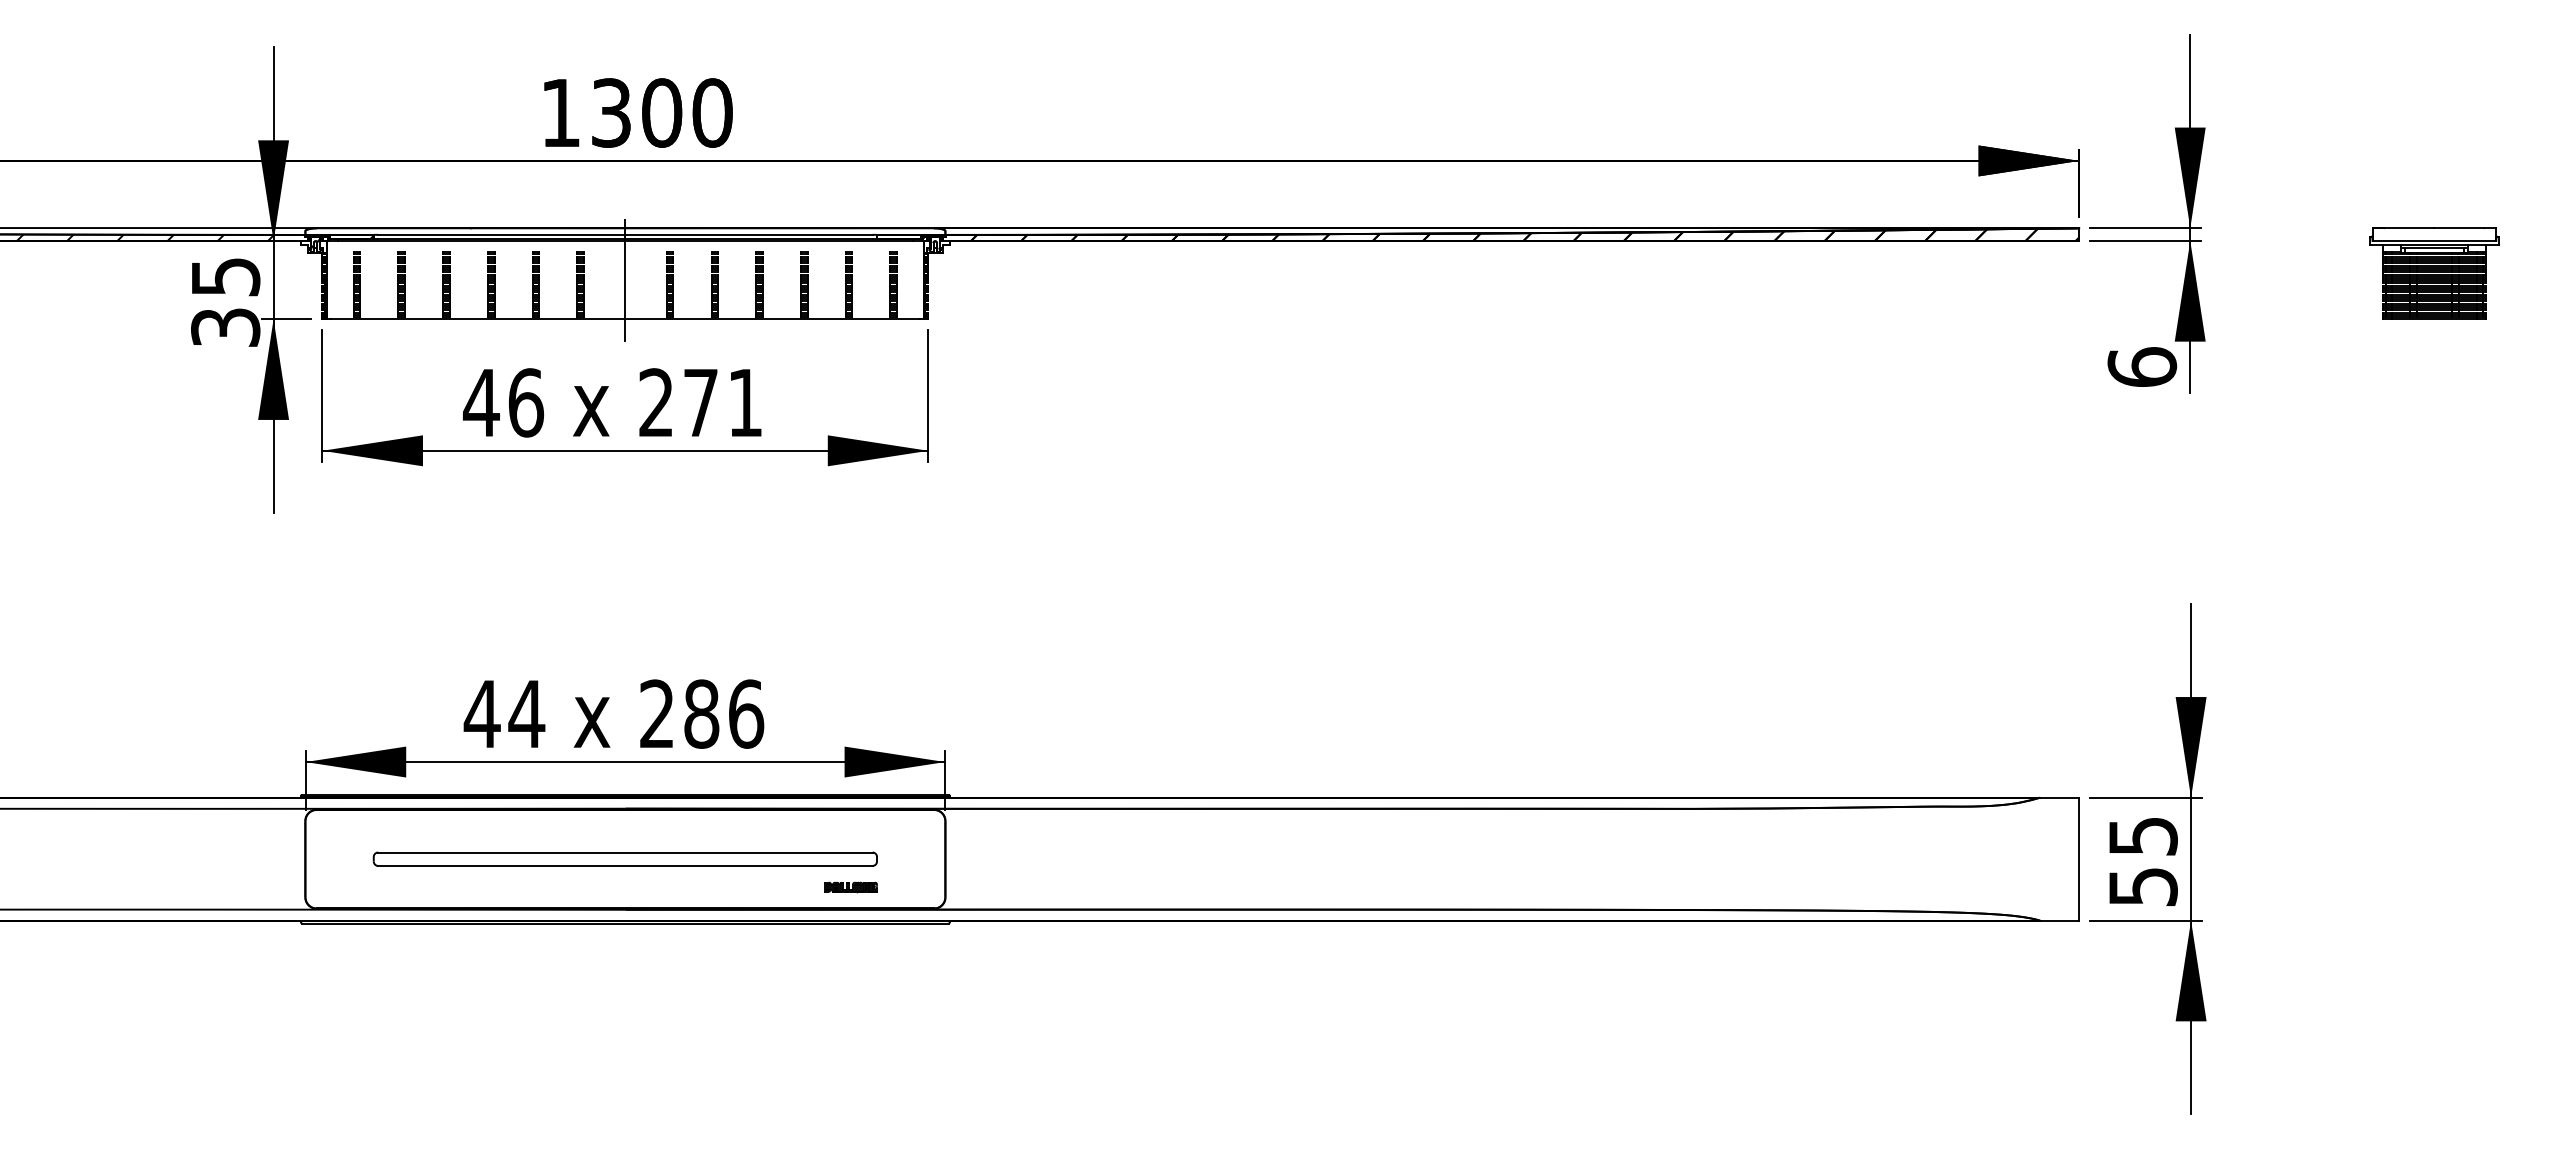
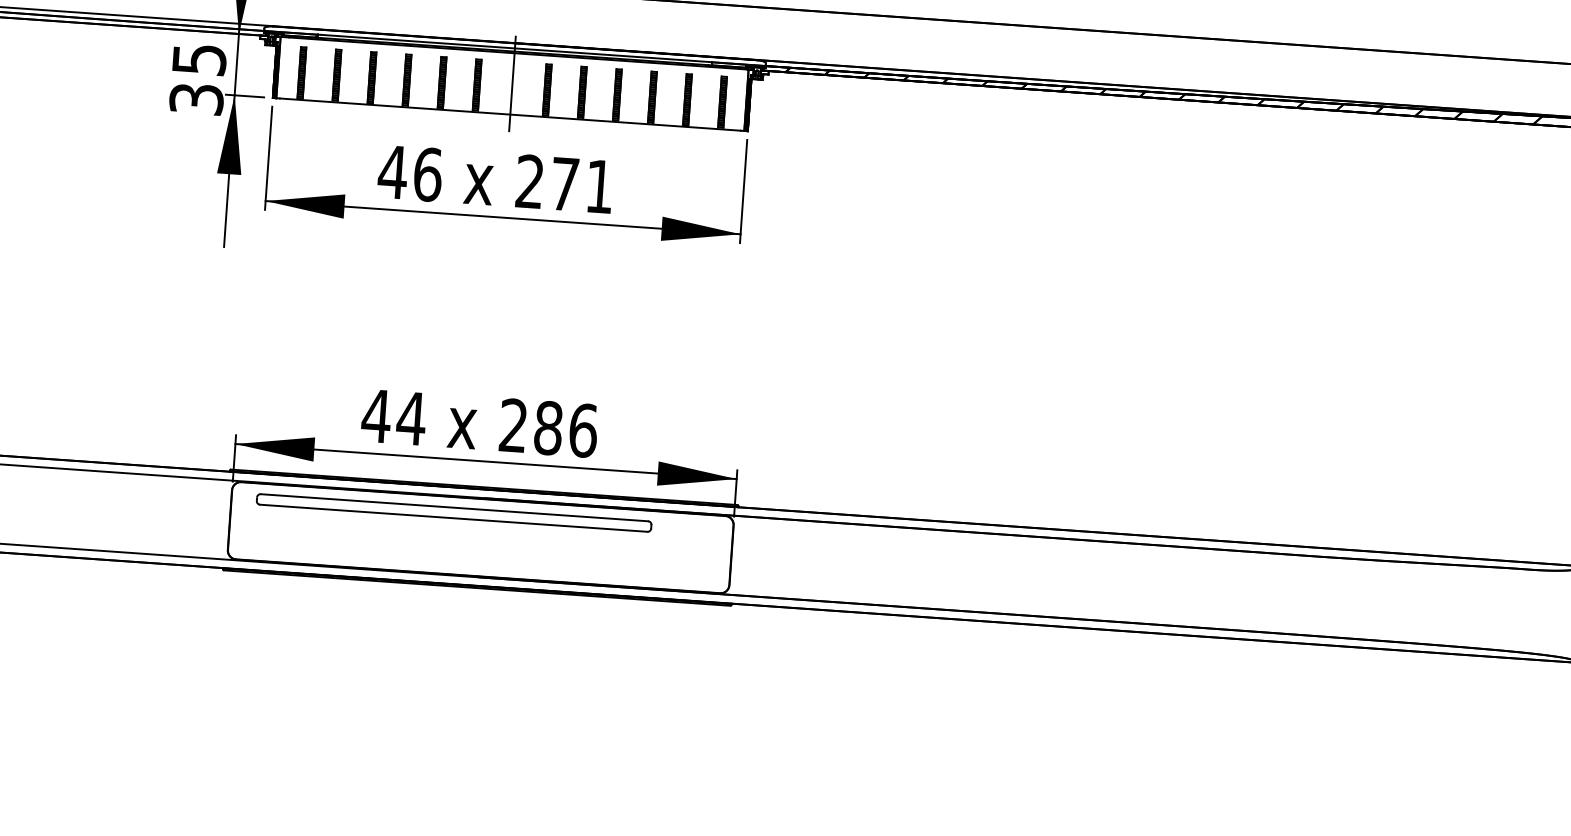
hatch: (145, 237) -> (138, 24), removed
part: (624, 858) -> (453, 512), moved
part: (850, 887) -> (655, 572), removed

